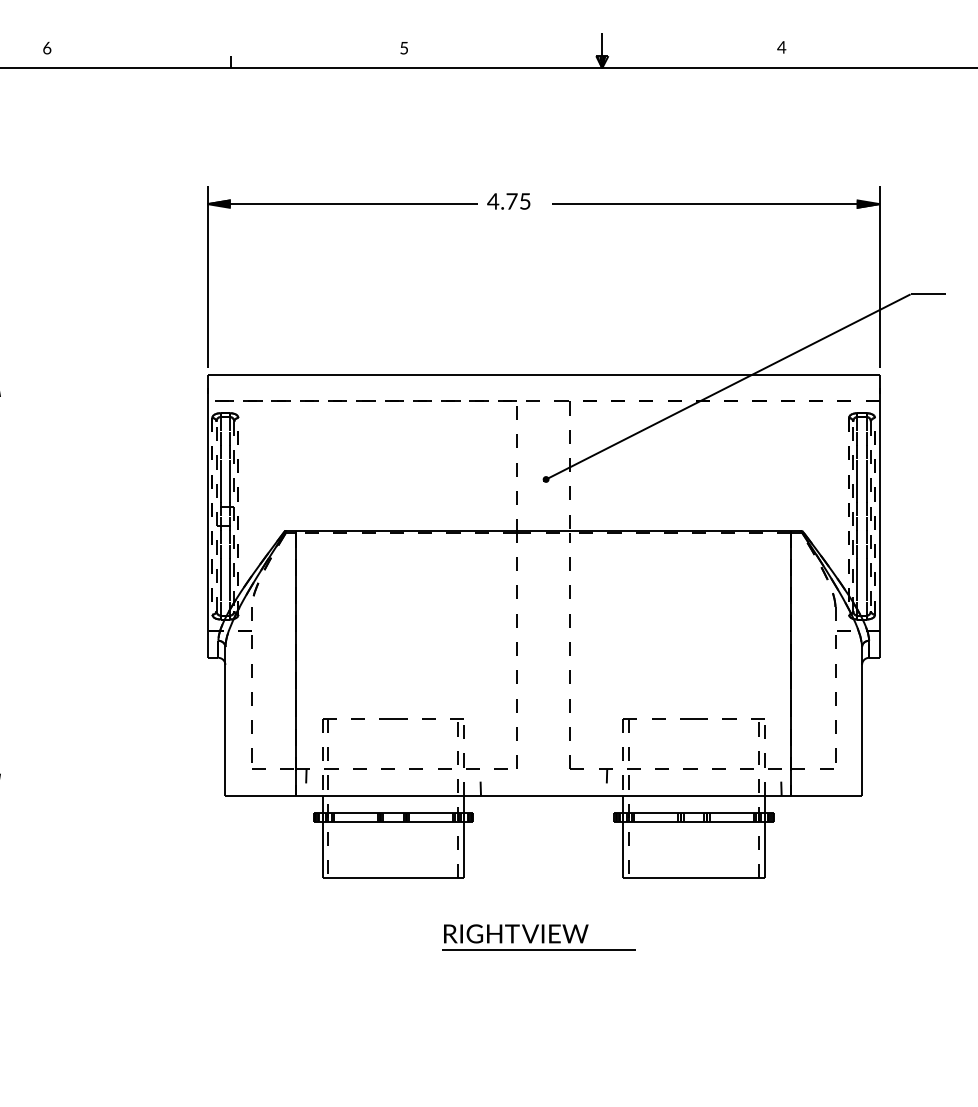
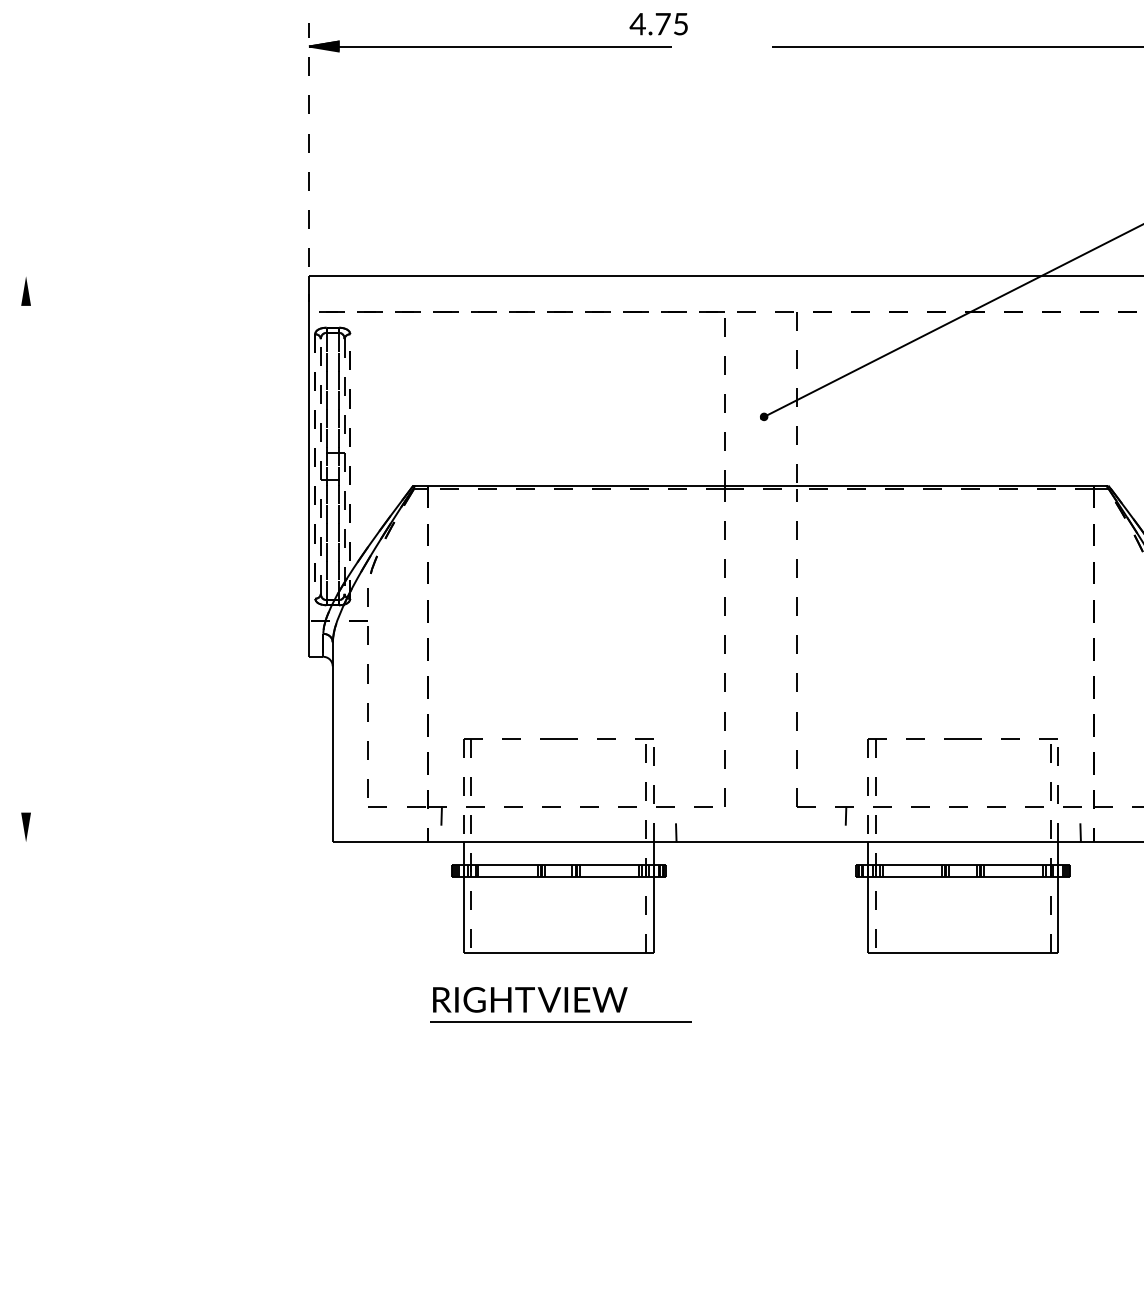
text: (508, 201) -> (658, 24), moved
line: (207, 277) -> (308, 145), solid -> dashed
line: (296, 663) -> (428, 664), solid -> dashed
line: (791, 663) -> (1094, 664), solid -> dashed
part: (538, 937) -> (560, 1004), moved

